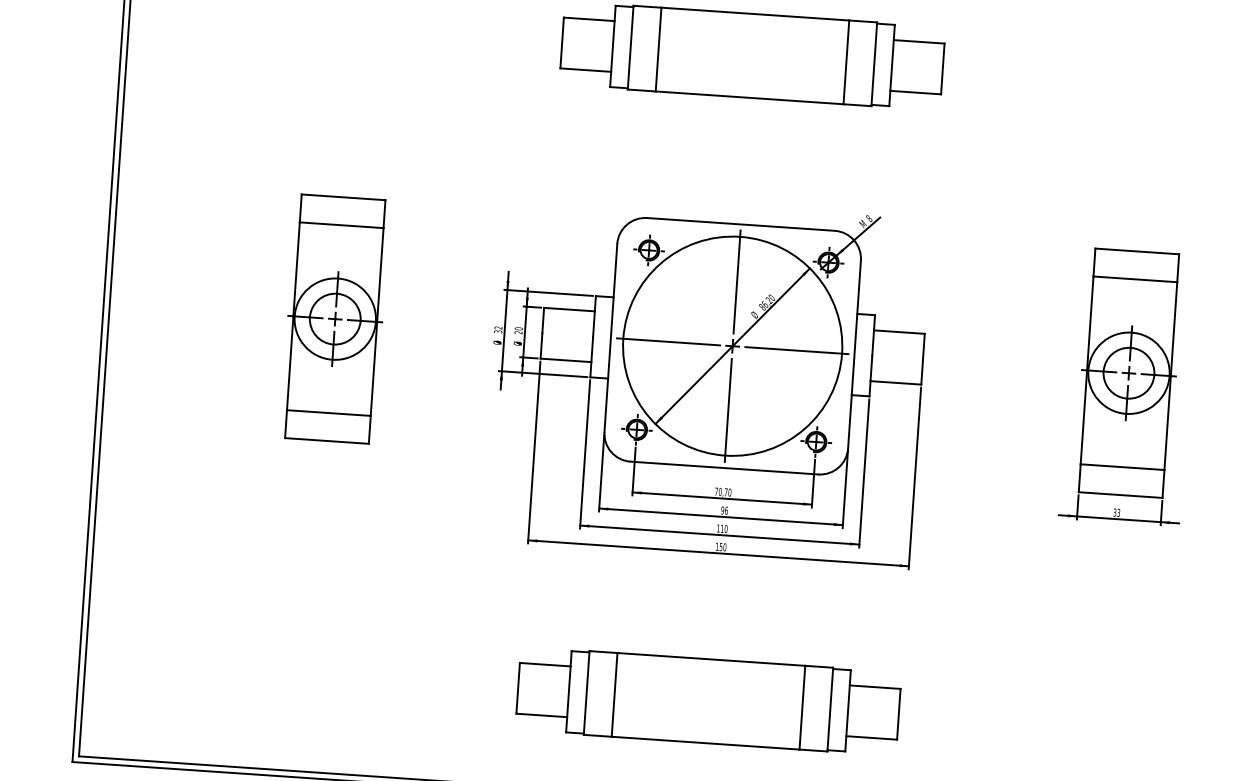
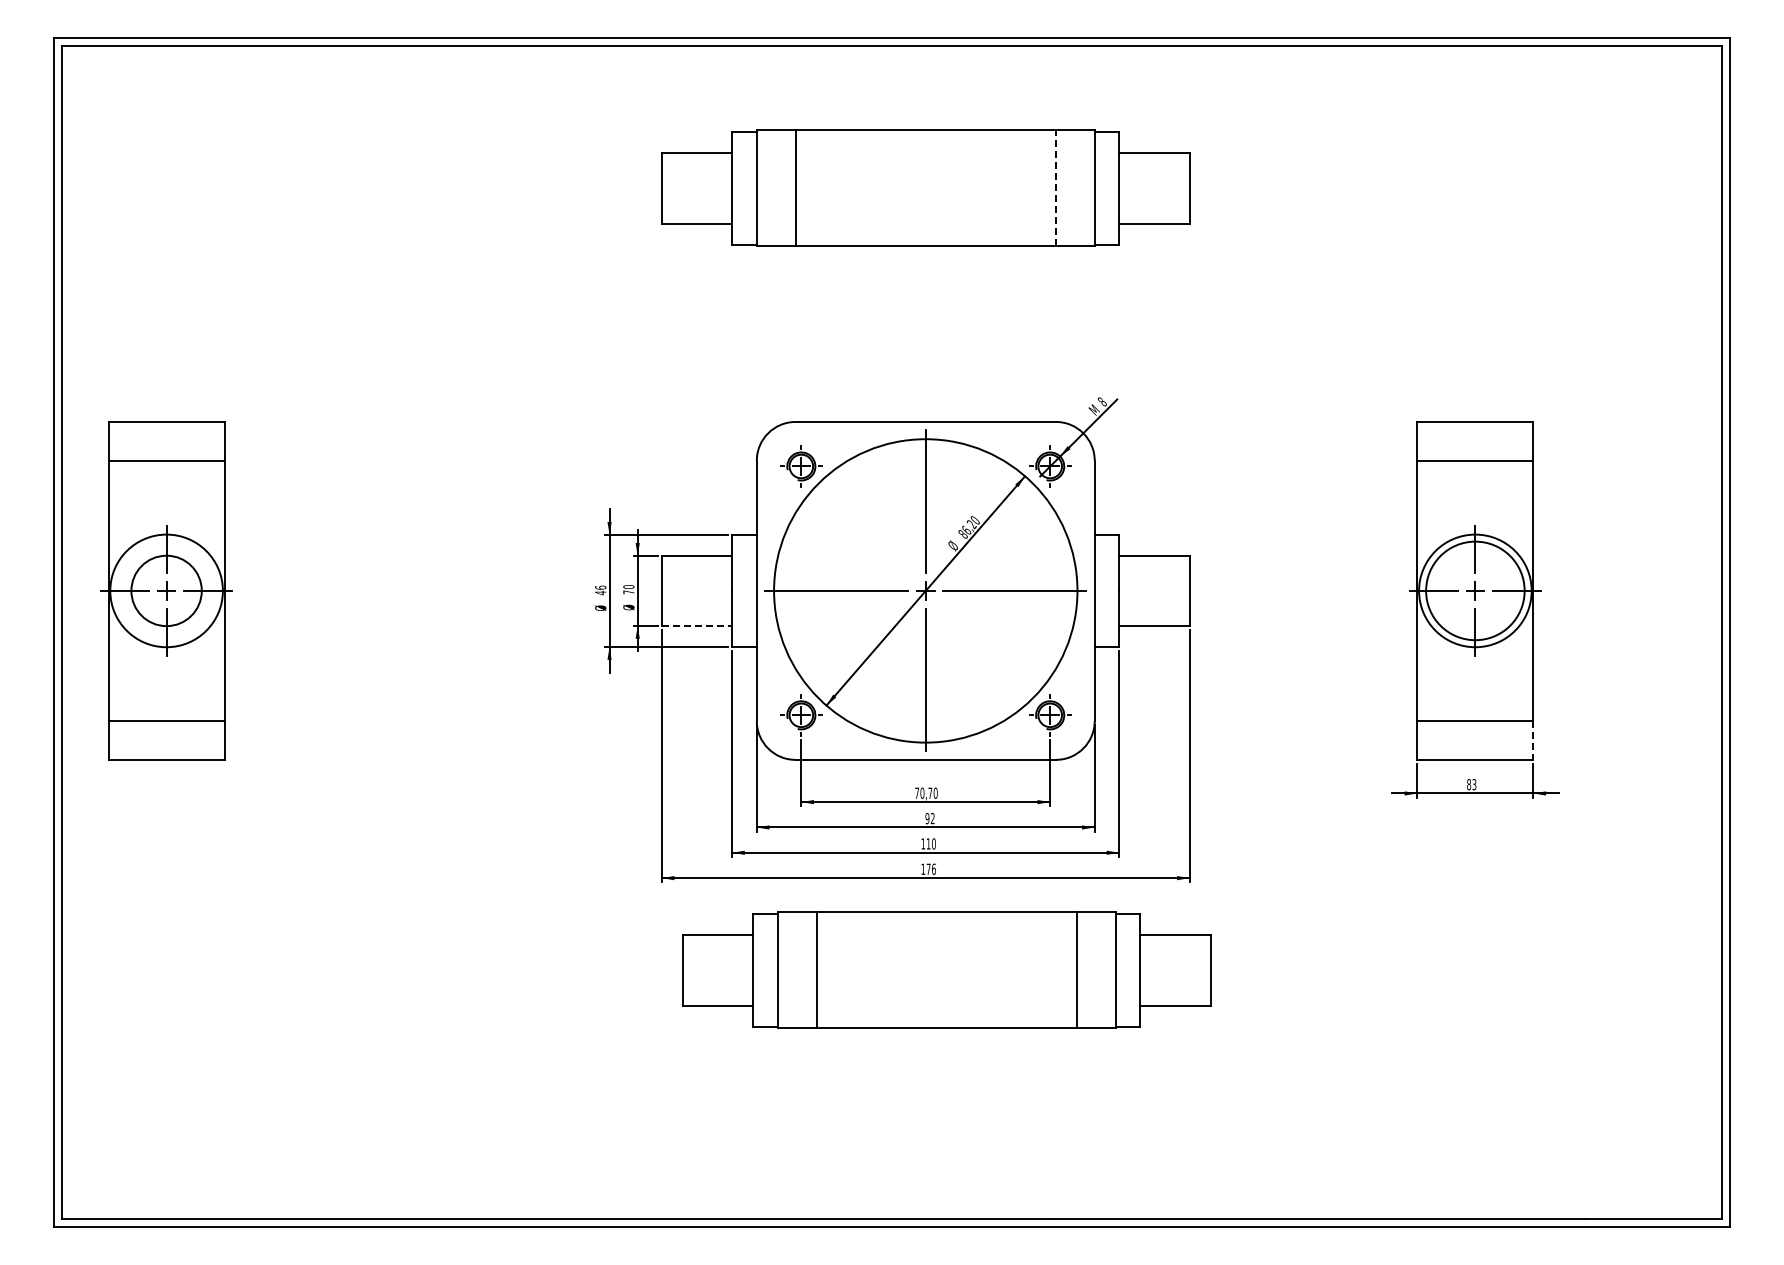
line: (846, 61) -> (1056, 187), solid -> dashed
part: (335, 318) -> (166, 590), moved
text: (498, 329) -> (600, 590), 32 -> 46
text: (518, 332) -> (628, 592), 20 -> 70
line: (566, 360) -> (697, 626), solid -> dashed
circle: (1129, 372) -> (1475, 590), size x1.4
line: (1163, 484) -> (1533, 741), solid -> dashed
text: (726, 510) -> (932, 818), 96 -> 92
text: (1115, 512) -> (1469, 784), 33 -> 83
text: (722, 546) -> (930, 868), 150 -> 176
part: (708, 700) -> (946, 969), moved

